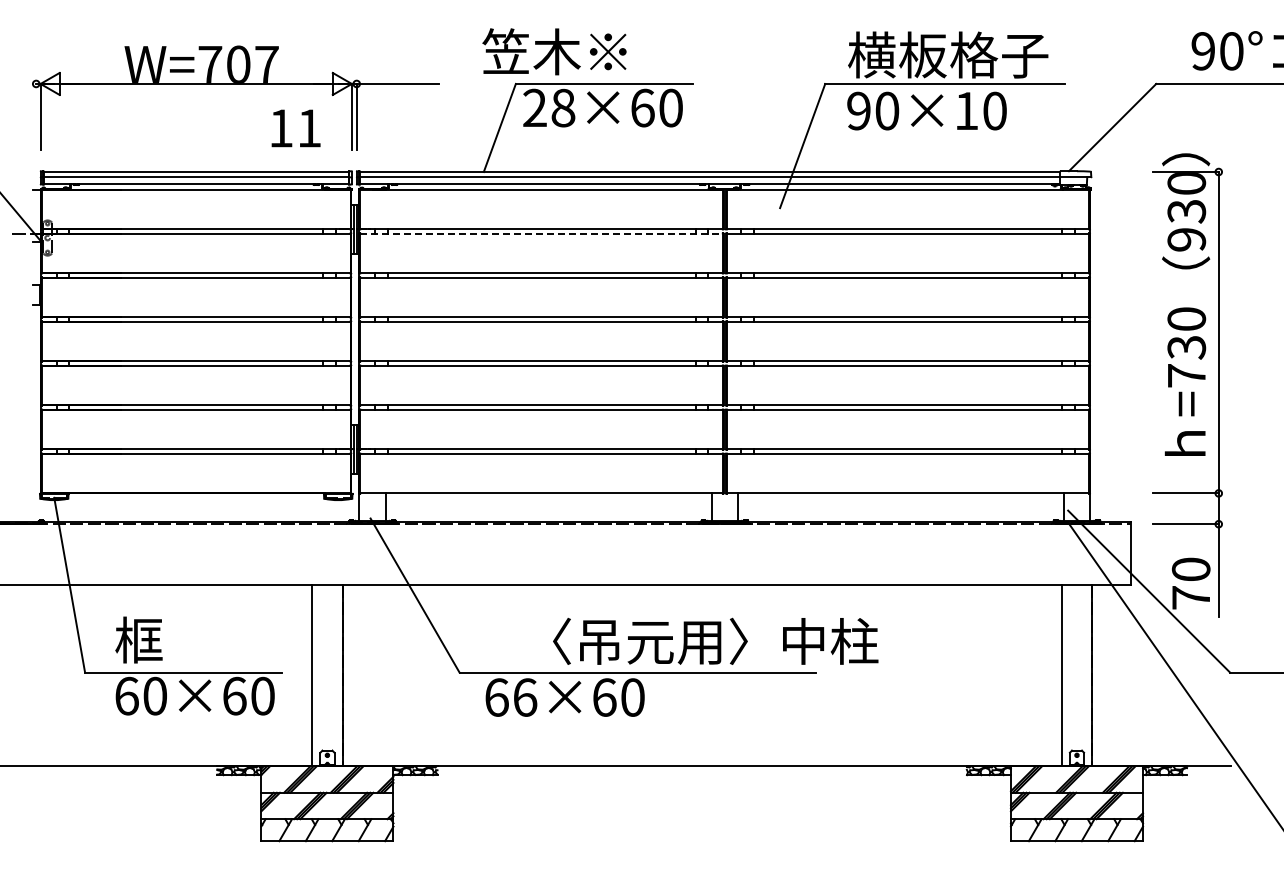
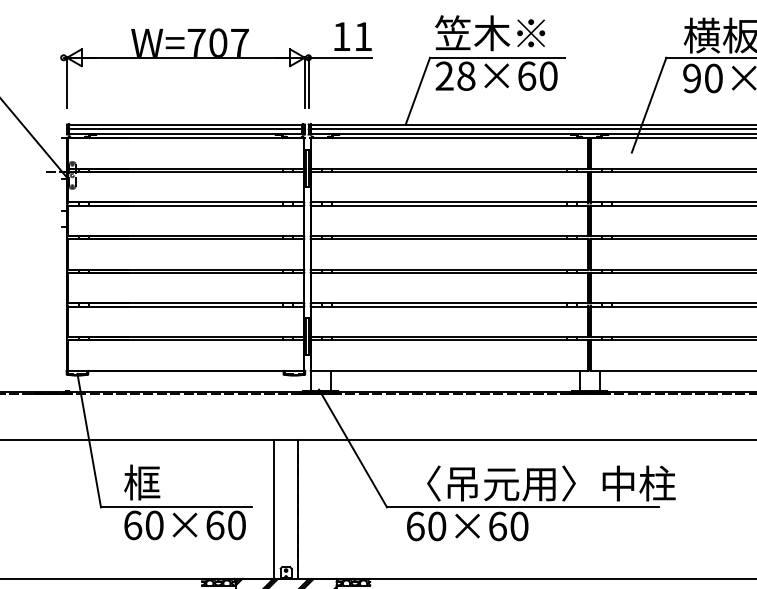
text: (554, 51) -> (490, 32), moved
text: (295, 128) -> (352, 36), moved
line: (542, 233) -> (450, 171), dashed -> solid
text: (715, 640) -> (551, 482), moved
text: (525, 697) -> (437, 526), 66×60 -> 60×60

